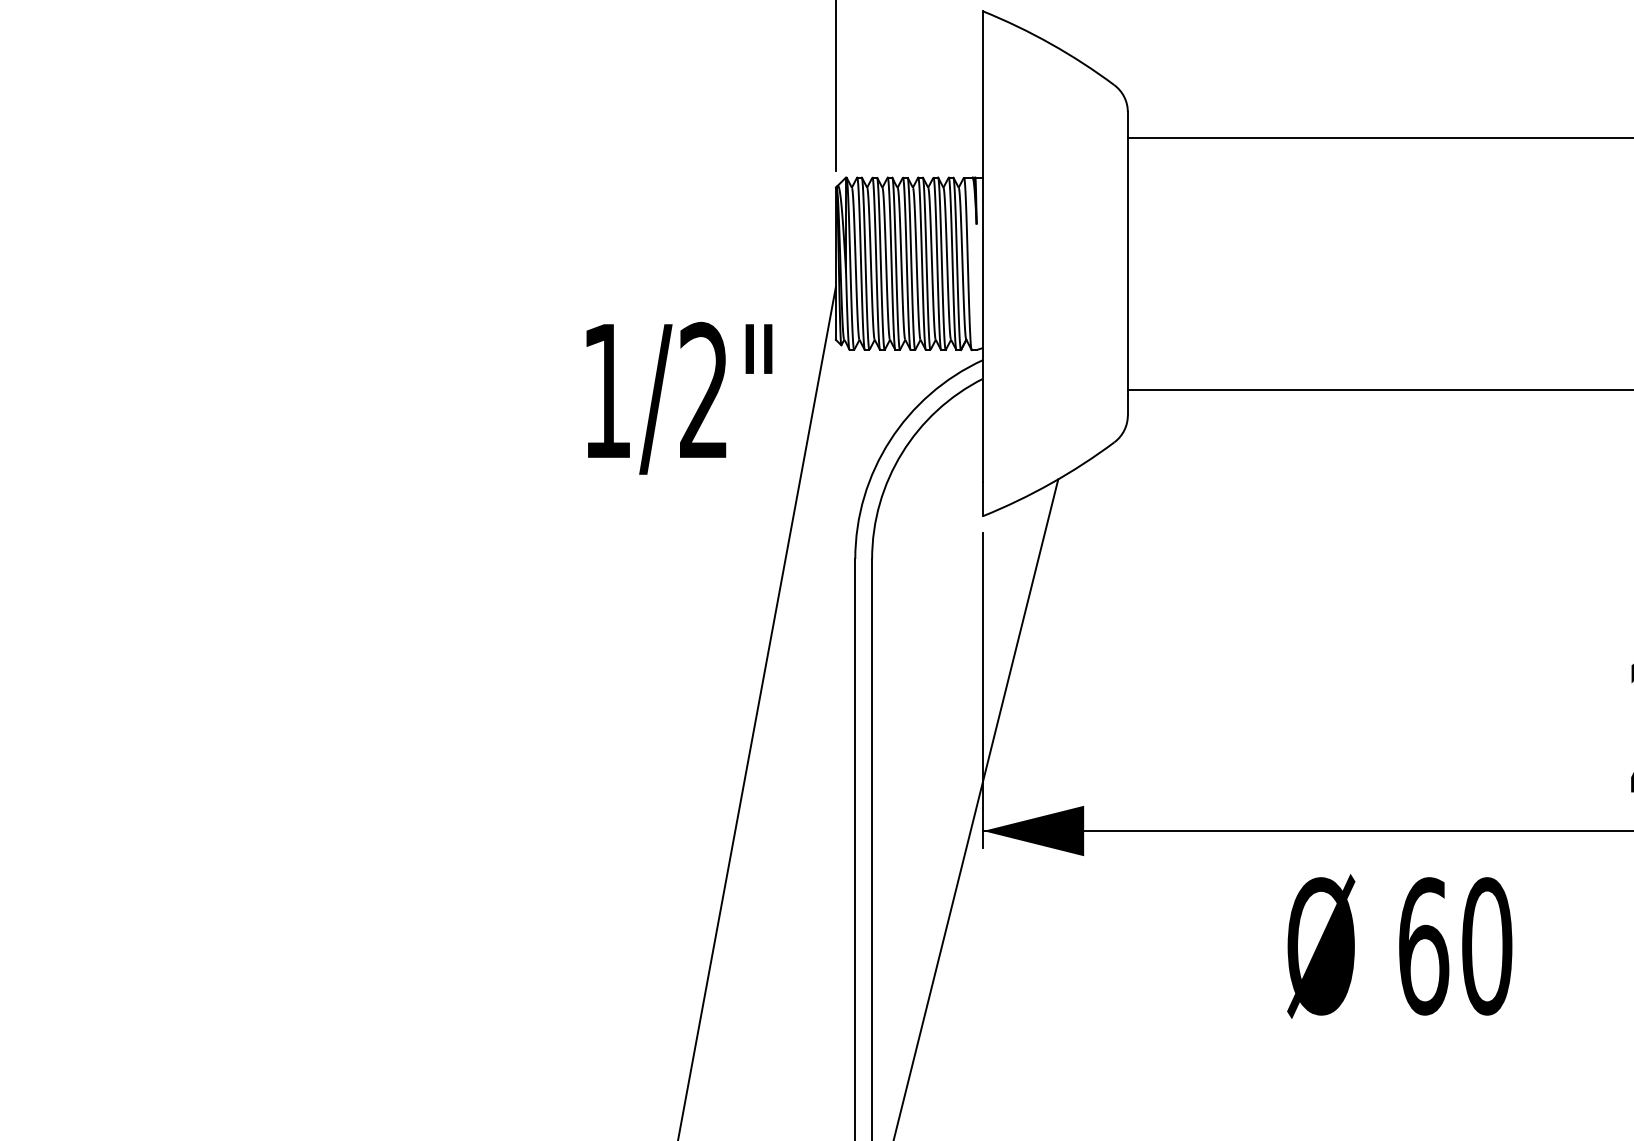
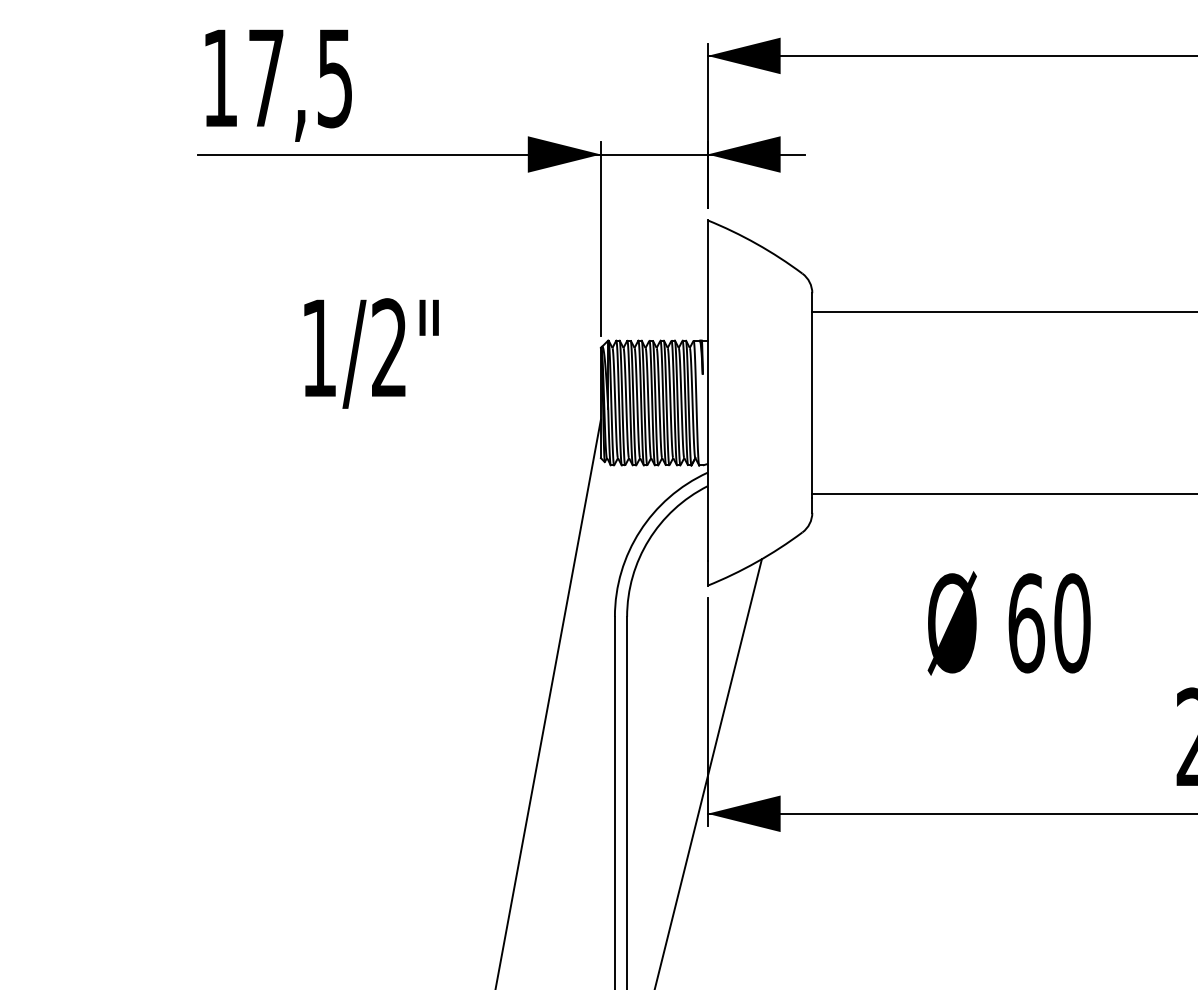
text: (679, 398) -> (371, 353), moved
text: (1398, 946) -> (1008, 623), moved

